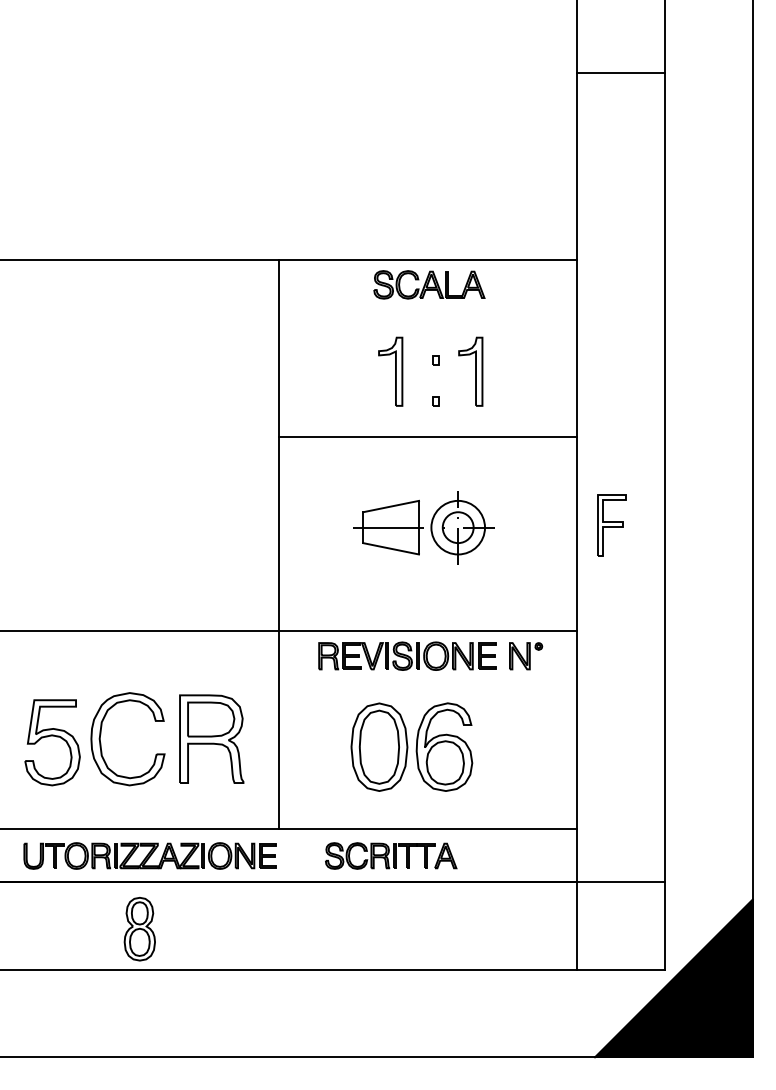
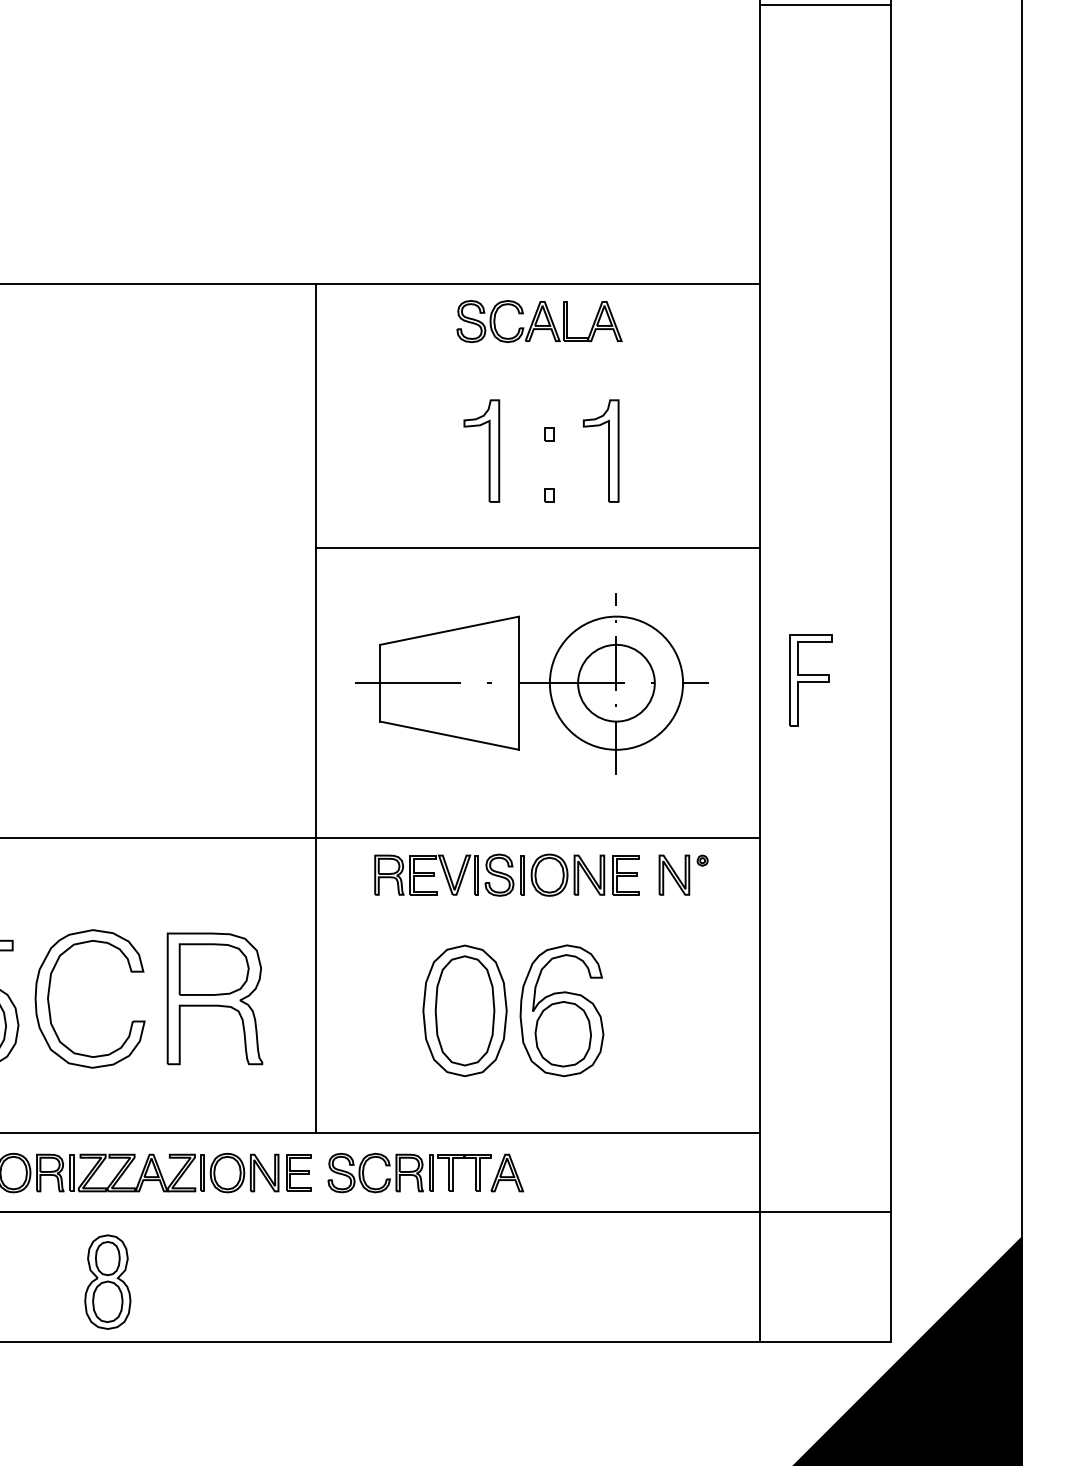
part: (423, 527) -> (530, 683), size x1.67
part: (391, 855) -> (426, 1172), moved

